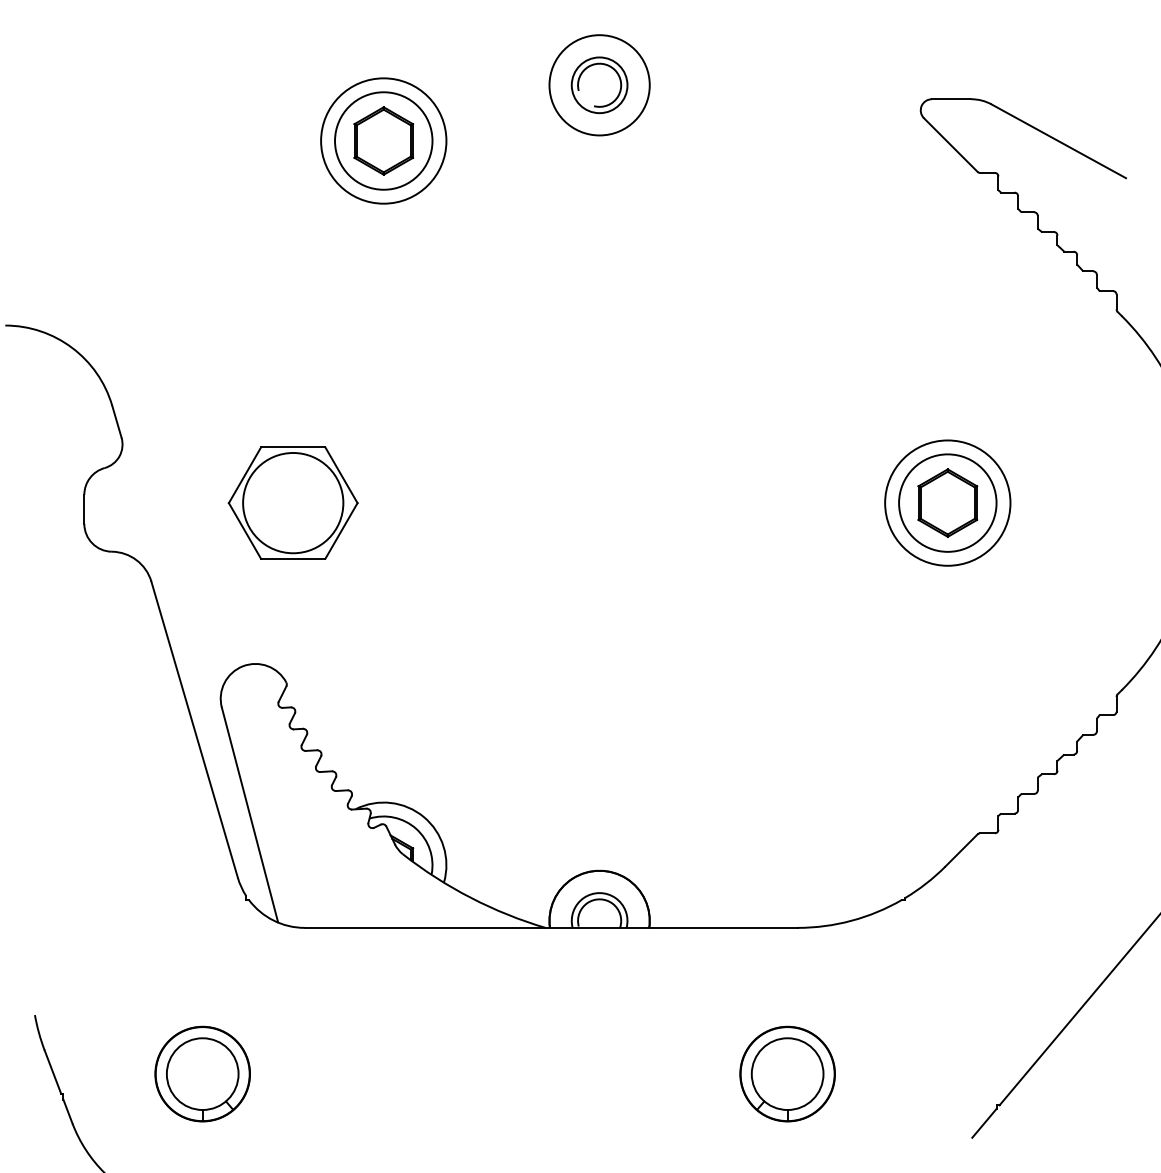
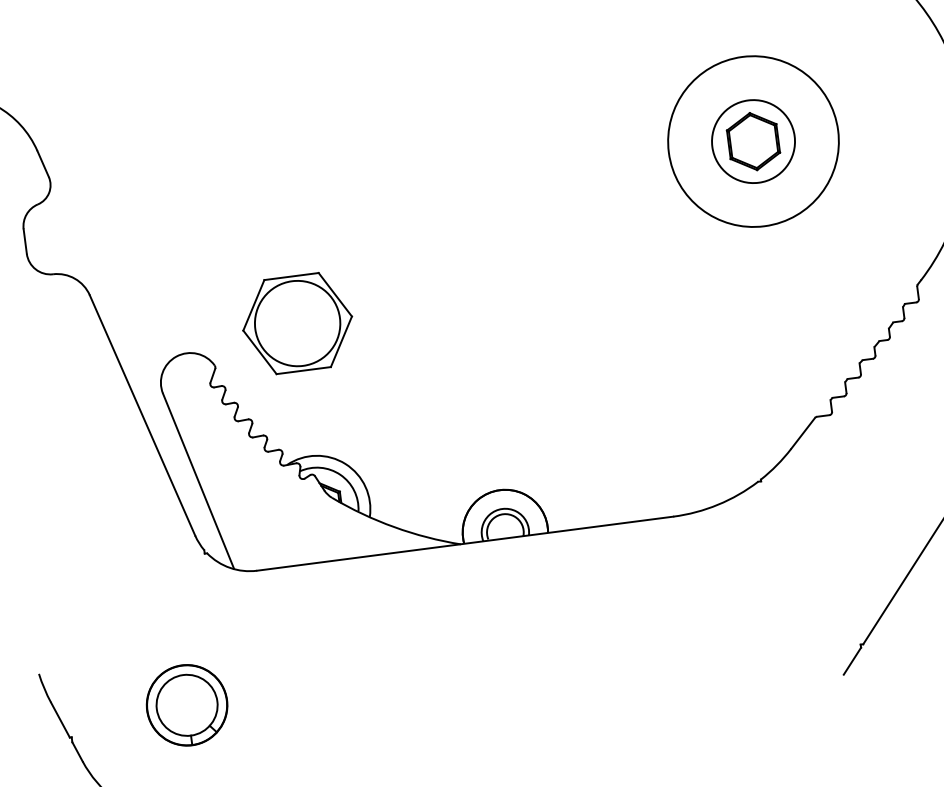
part: (292, 502) -> (296, 323), moved
circle: (947, 502) -> (753, 141), size x1.6
part: (787, 1073) -> (680, 640), removed

